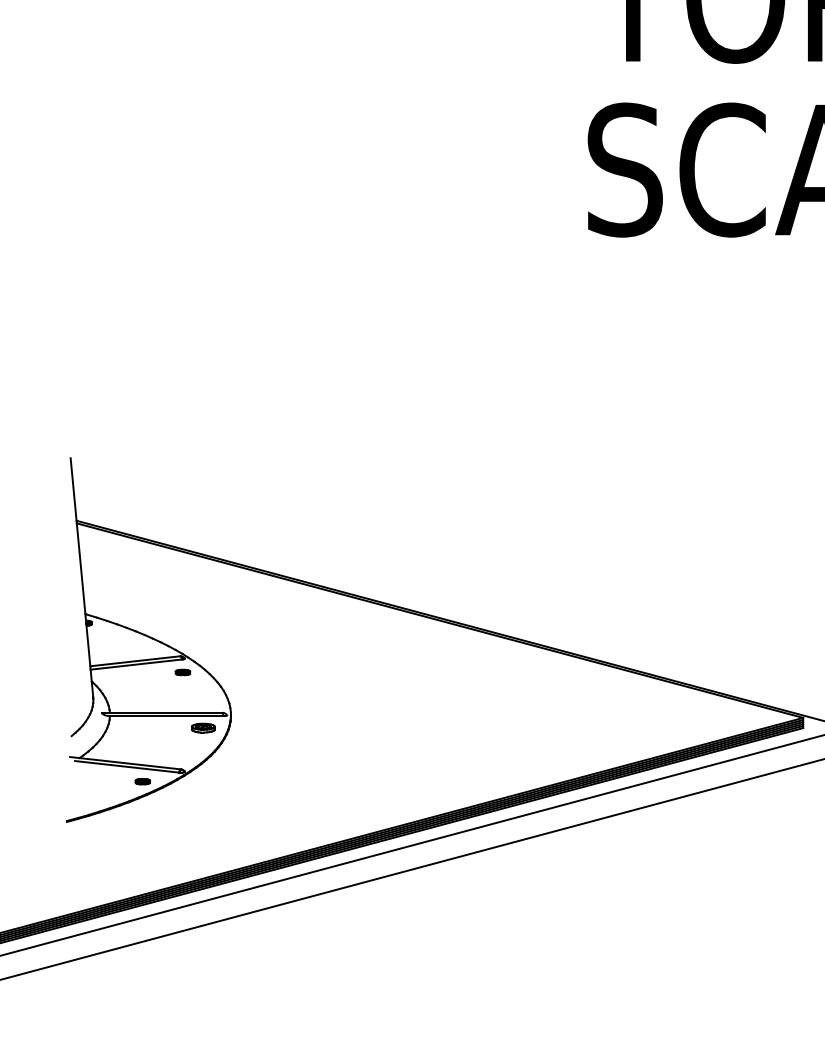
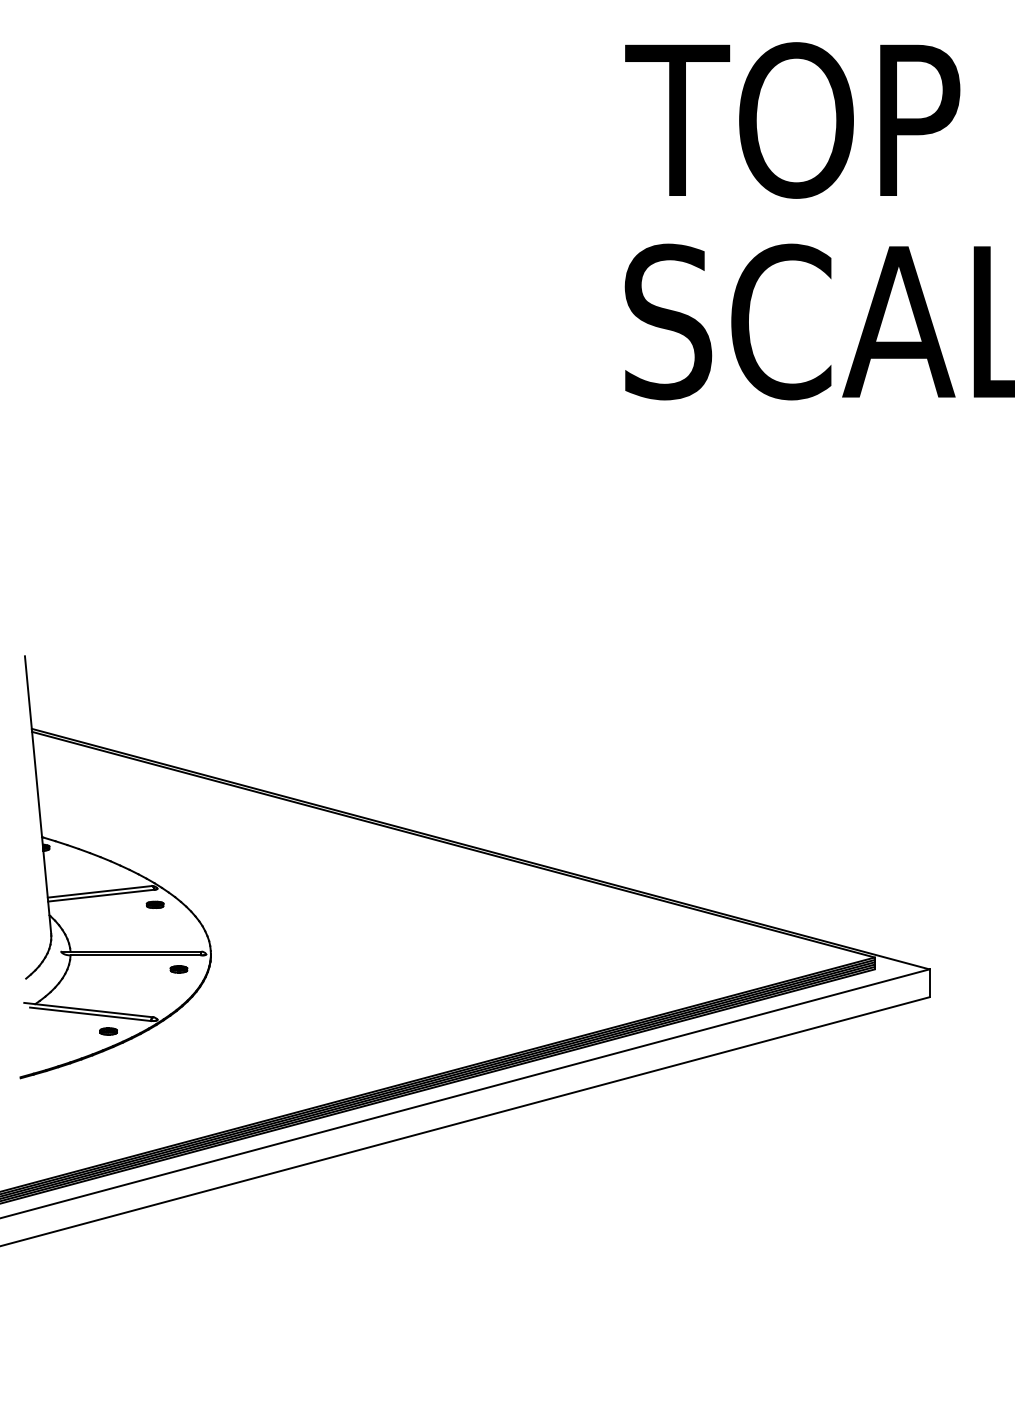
part: (202, 728) -> (178, 969), size x0.62

